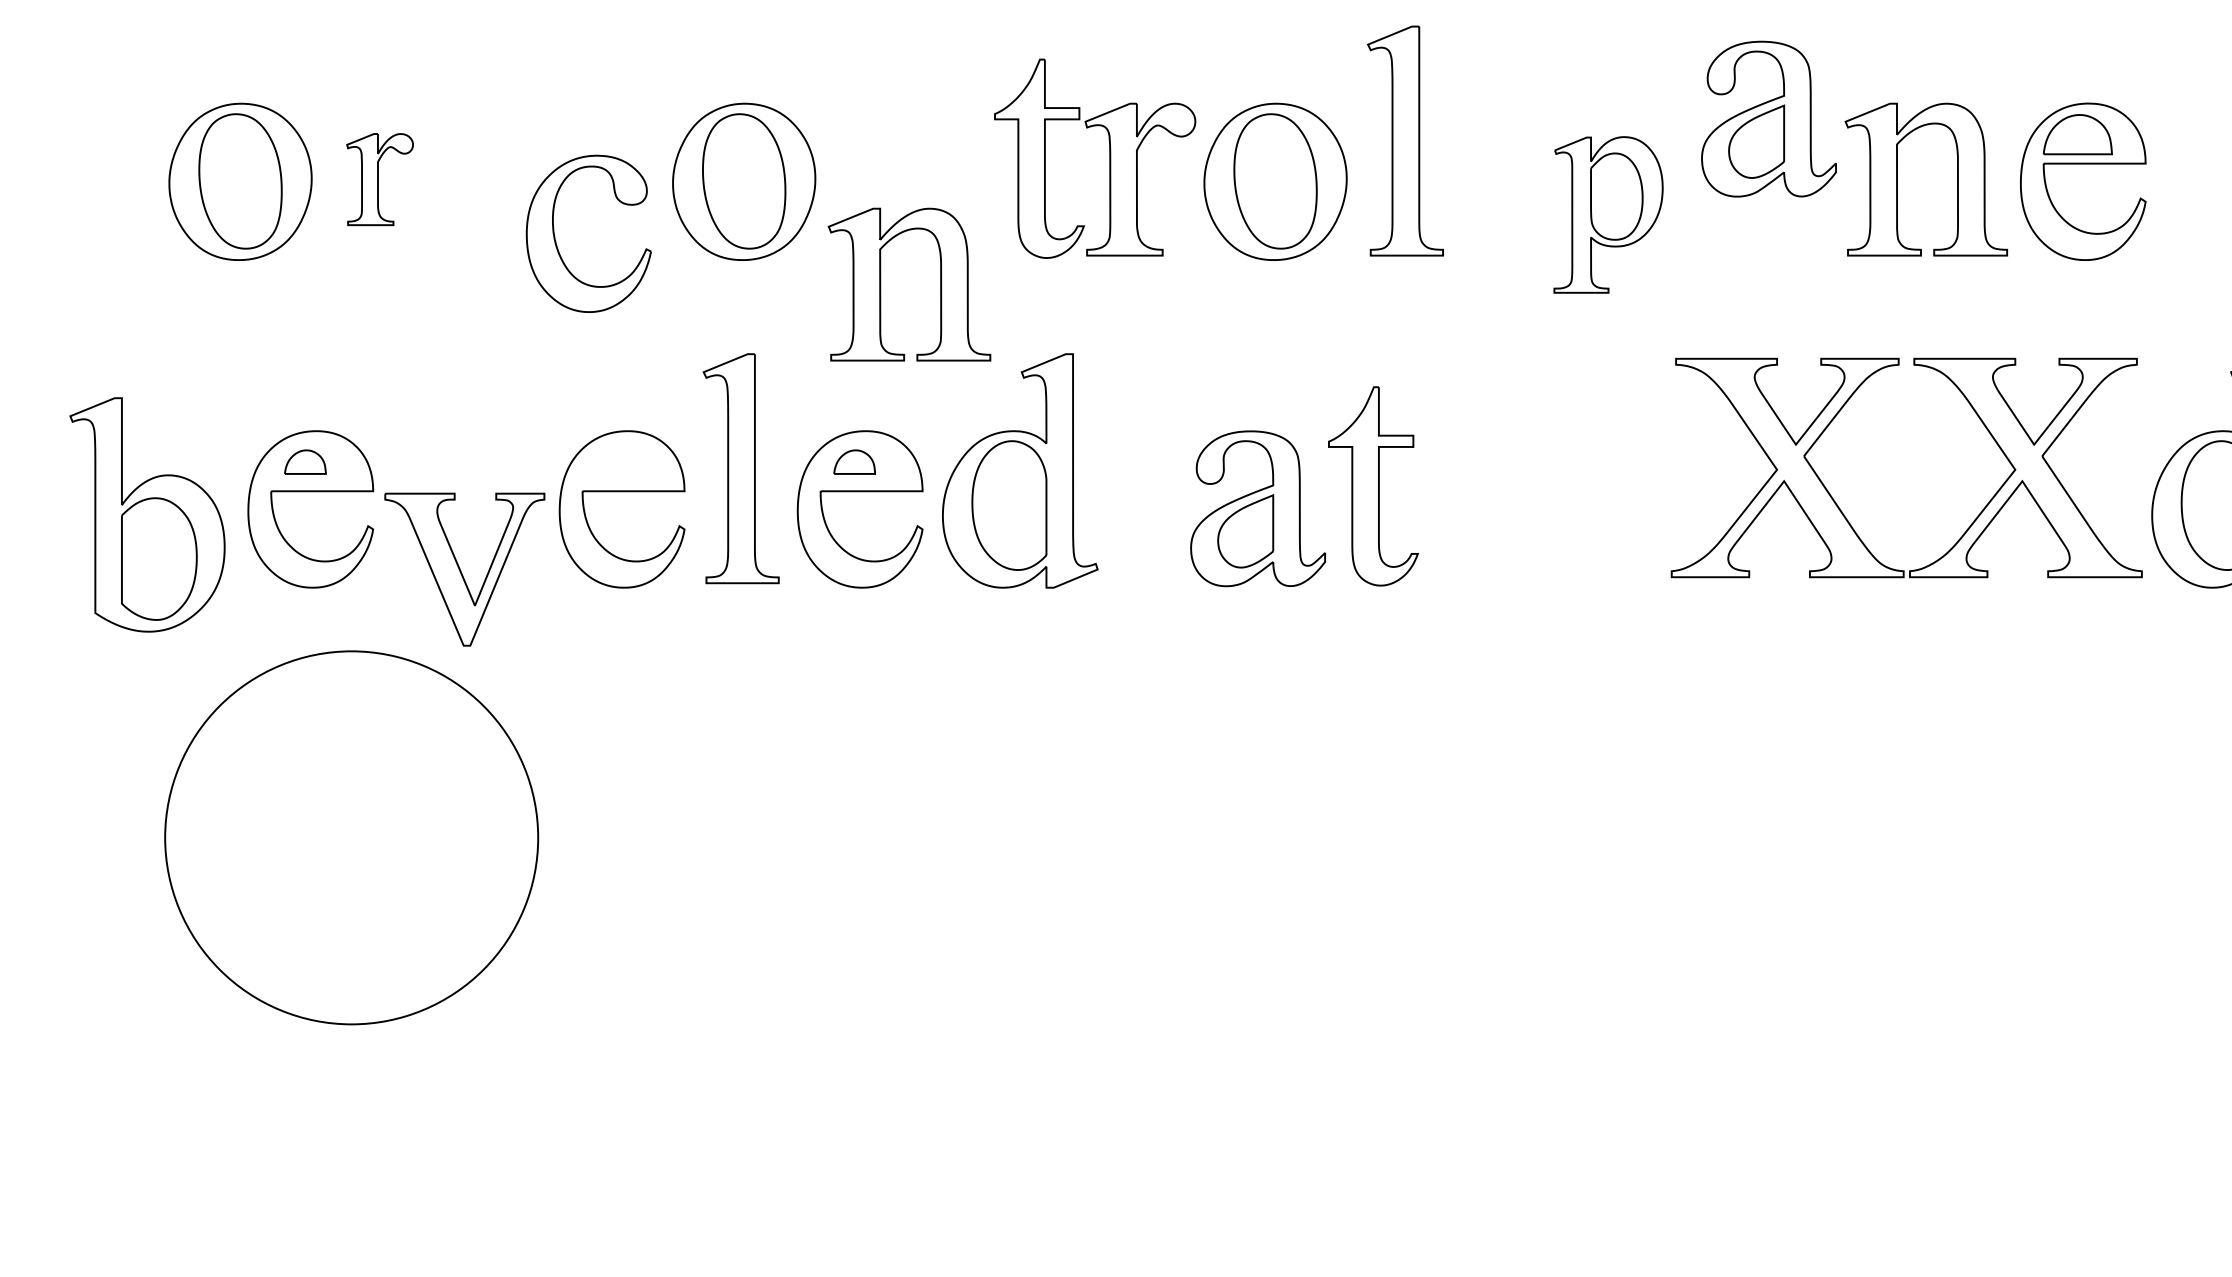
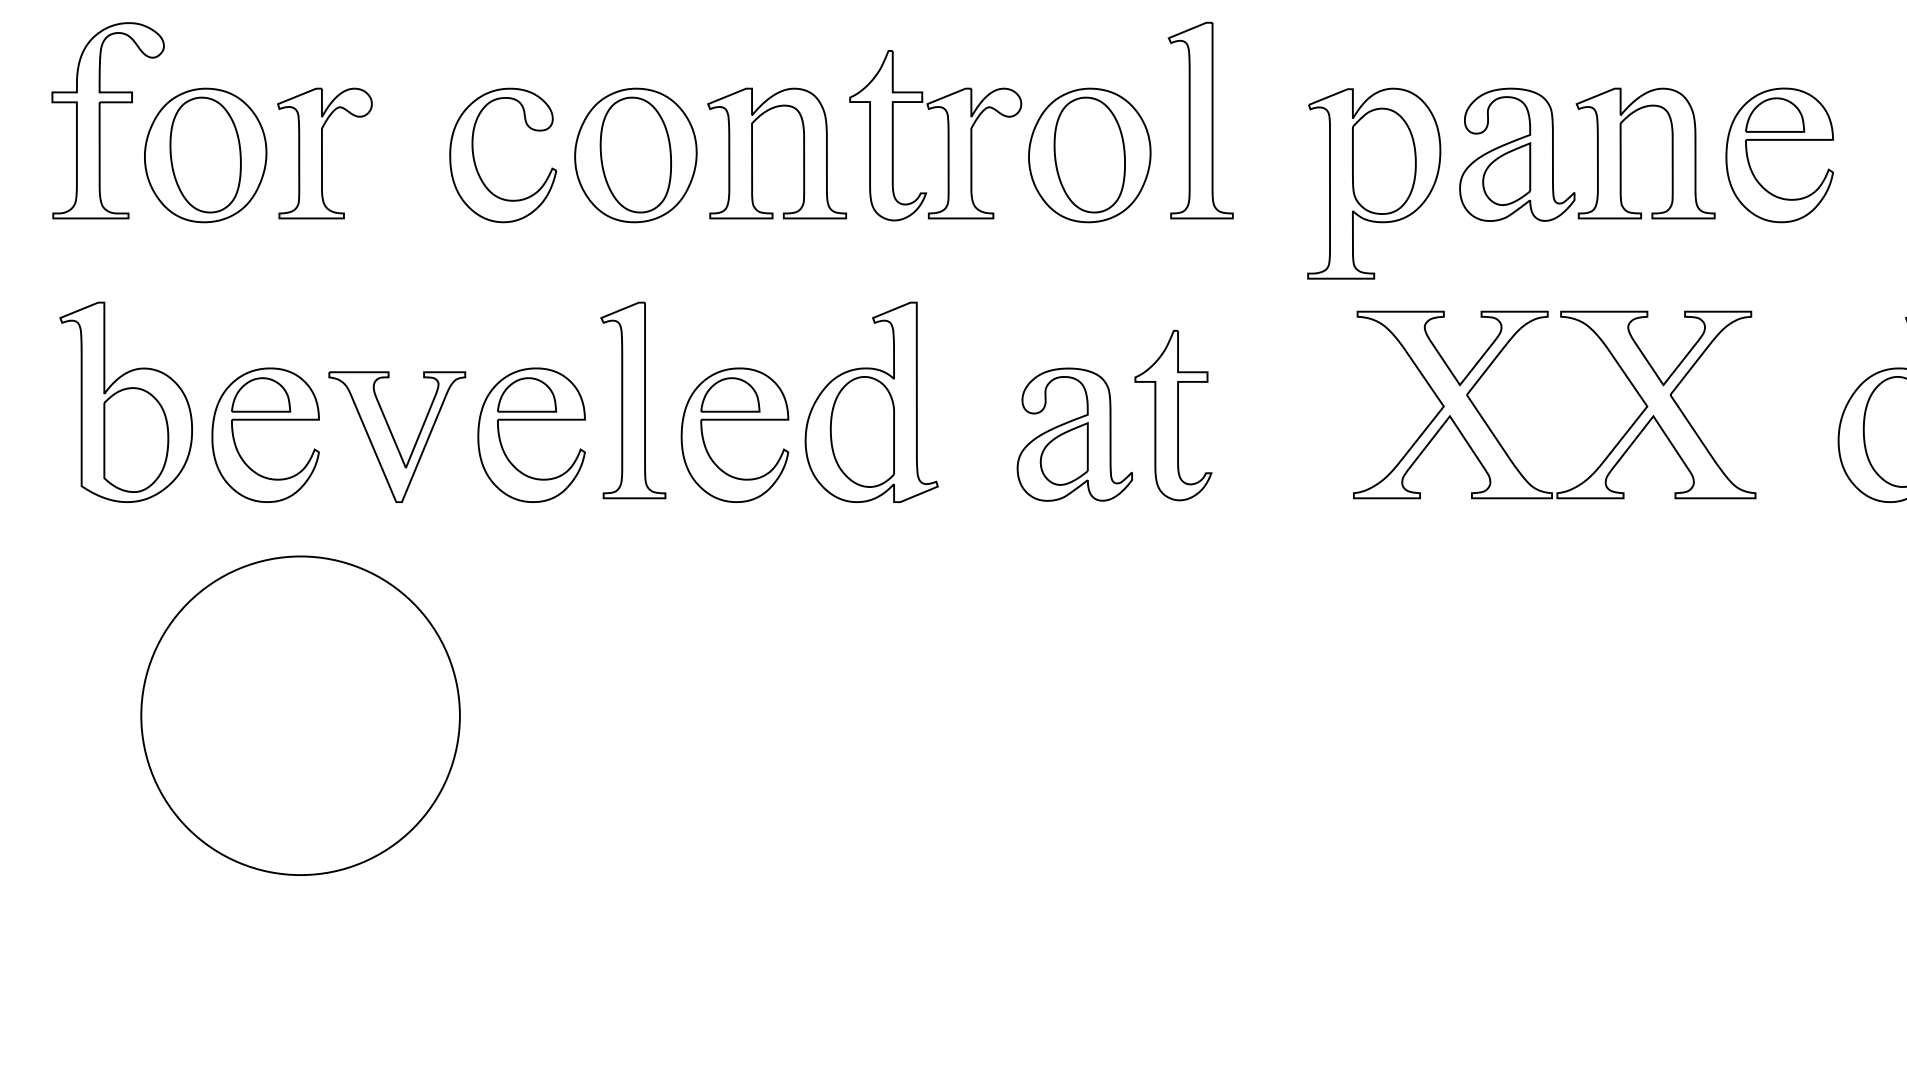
part: (1768, 118) -> (1516, 154), moved
part: (117, 141) -> (100, 120), added
part: (379, 179) -> (324, 153), size x1.67
part: (1608, 214) -> (1374, 183), size x1.43
part: (556, 241) -> (475, 161), moved
part: (881, 284) -> (753, 153), moved
part: (305, 461) -> (261, 394), size x1.67
part: (616, 461) -> (526, 394), added
part: (854, 461) -> (730, 394), size x1.67
part: (1842, 511) -> (1499, 442), moved
part: (147, 514) -> (126, 401), moved
part: (464, 569) -> (396, 437), moved

